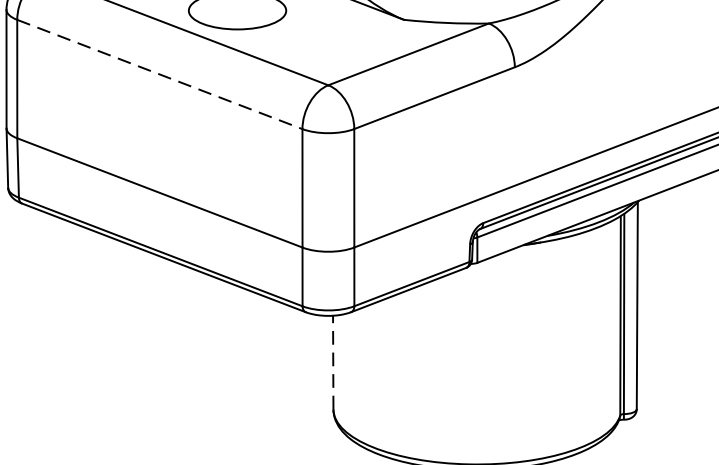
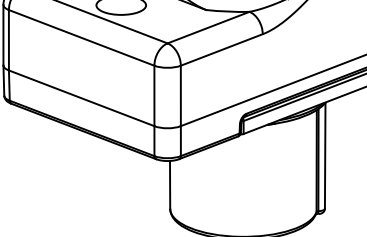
line: (159, 73) -> (81, 37), dashed -> solid
line: (334, 361) -> (170, 184), dashed -> solid

